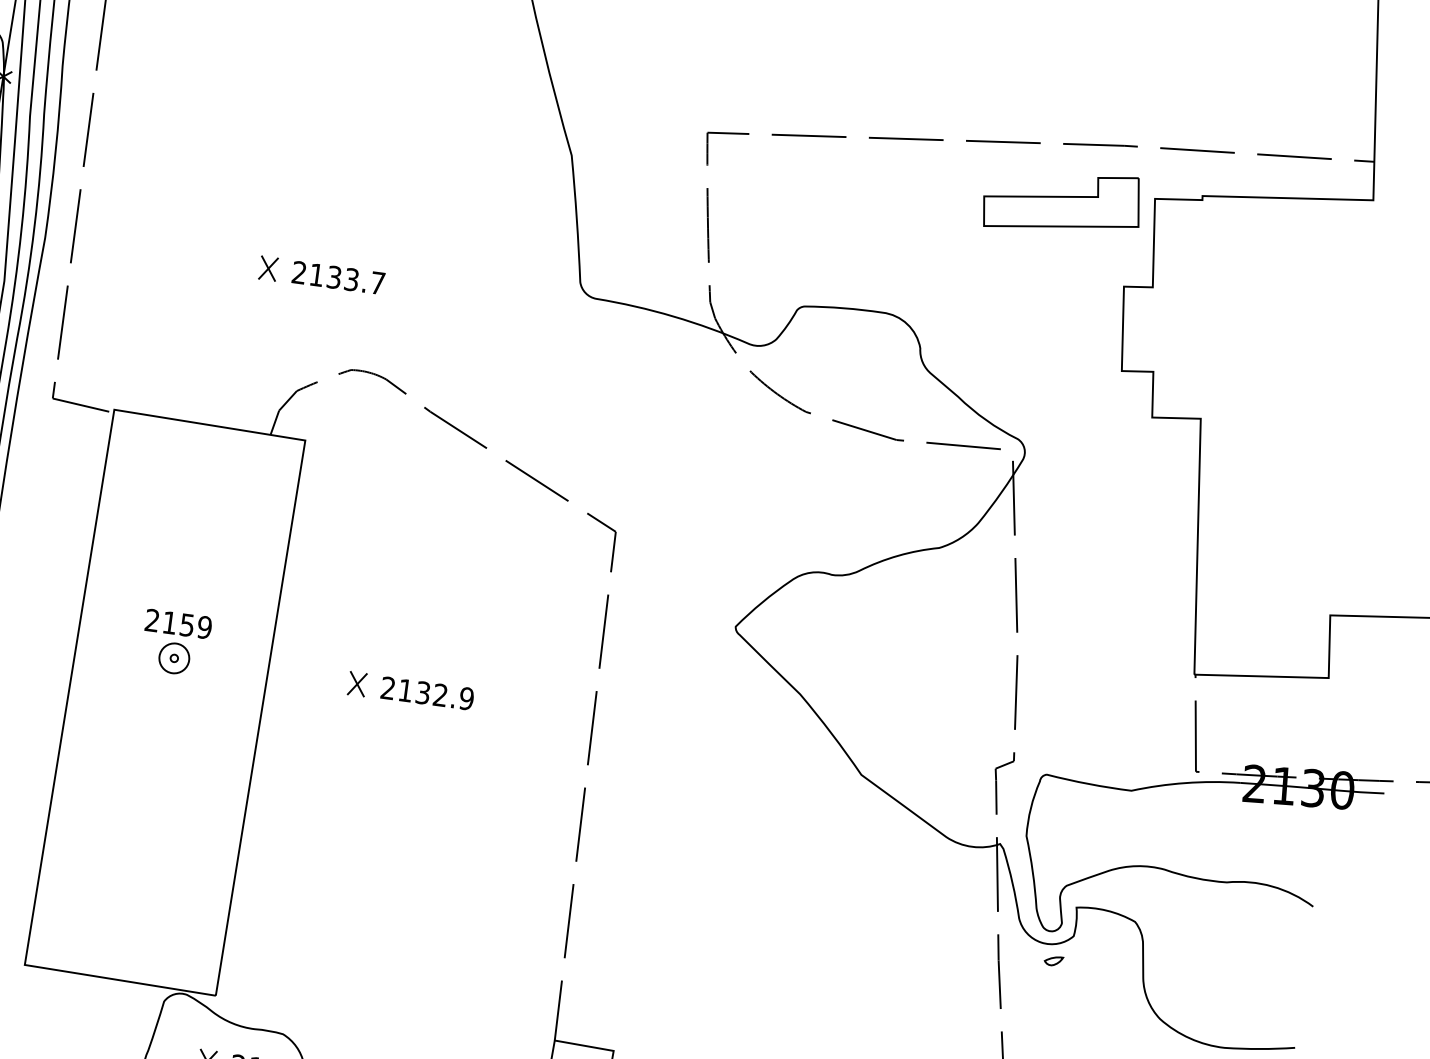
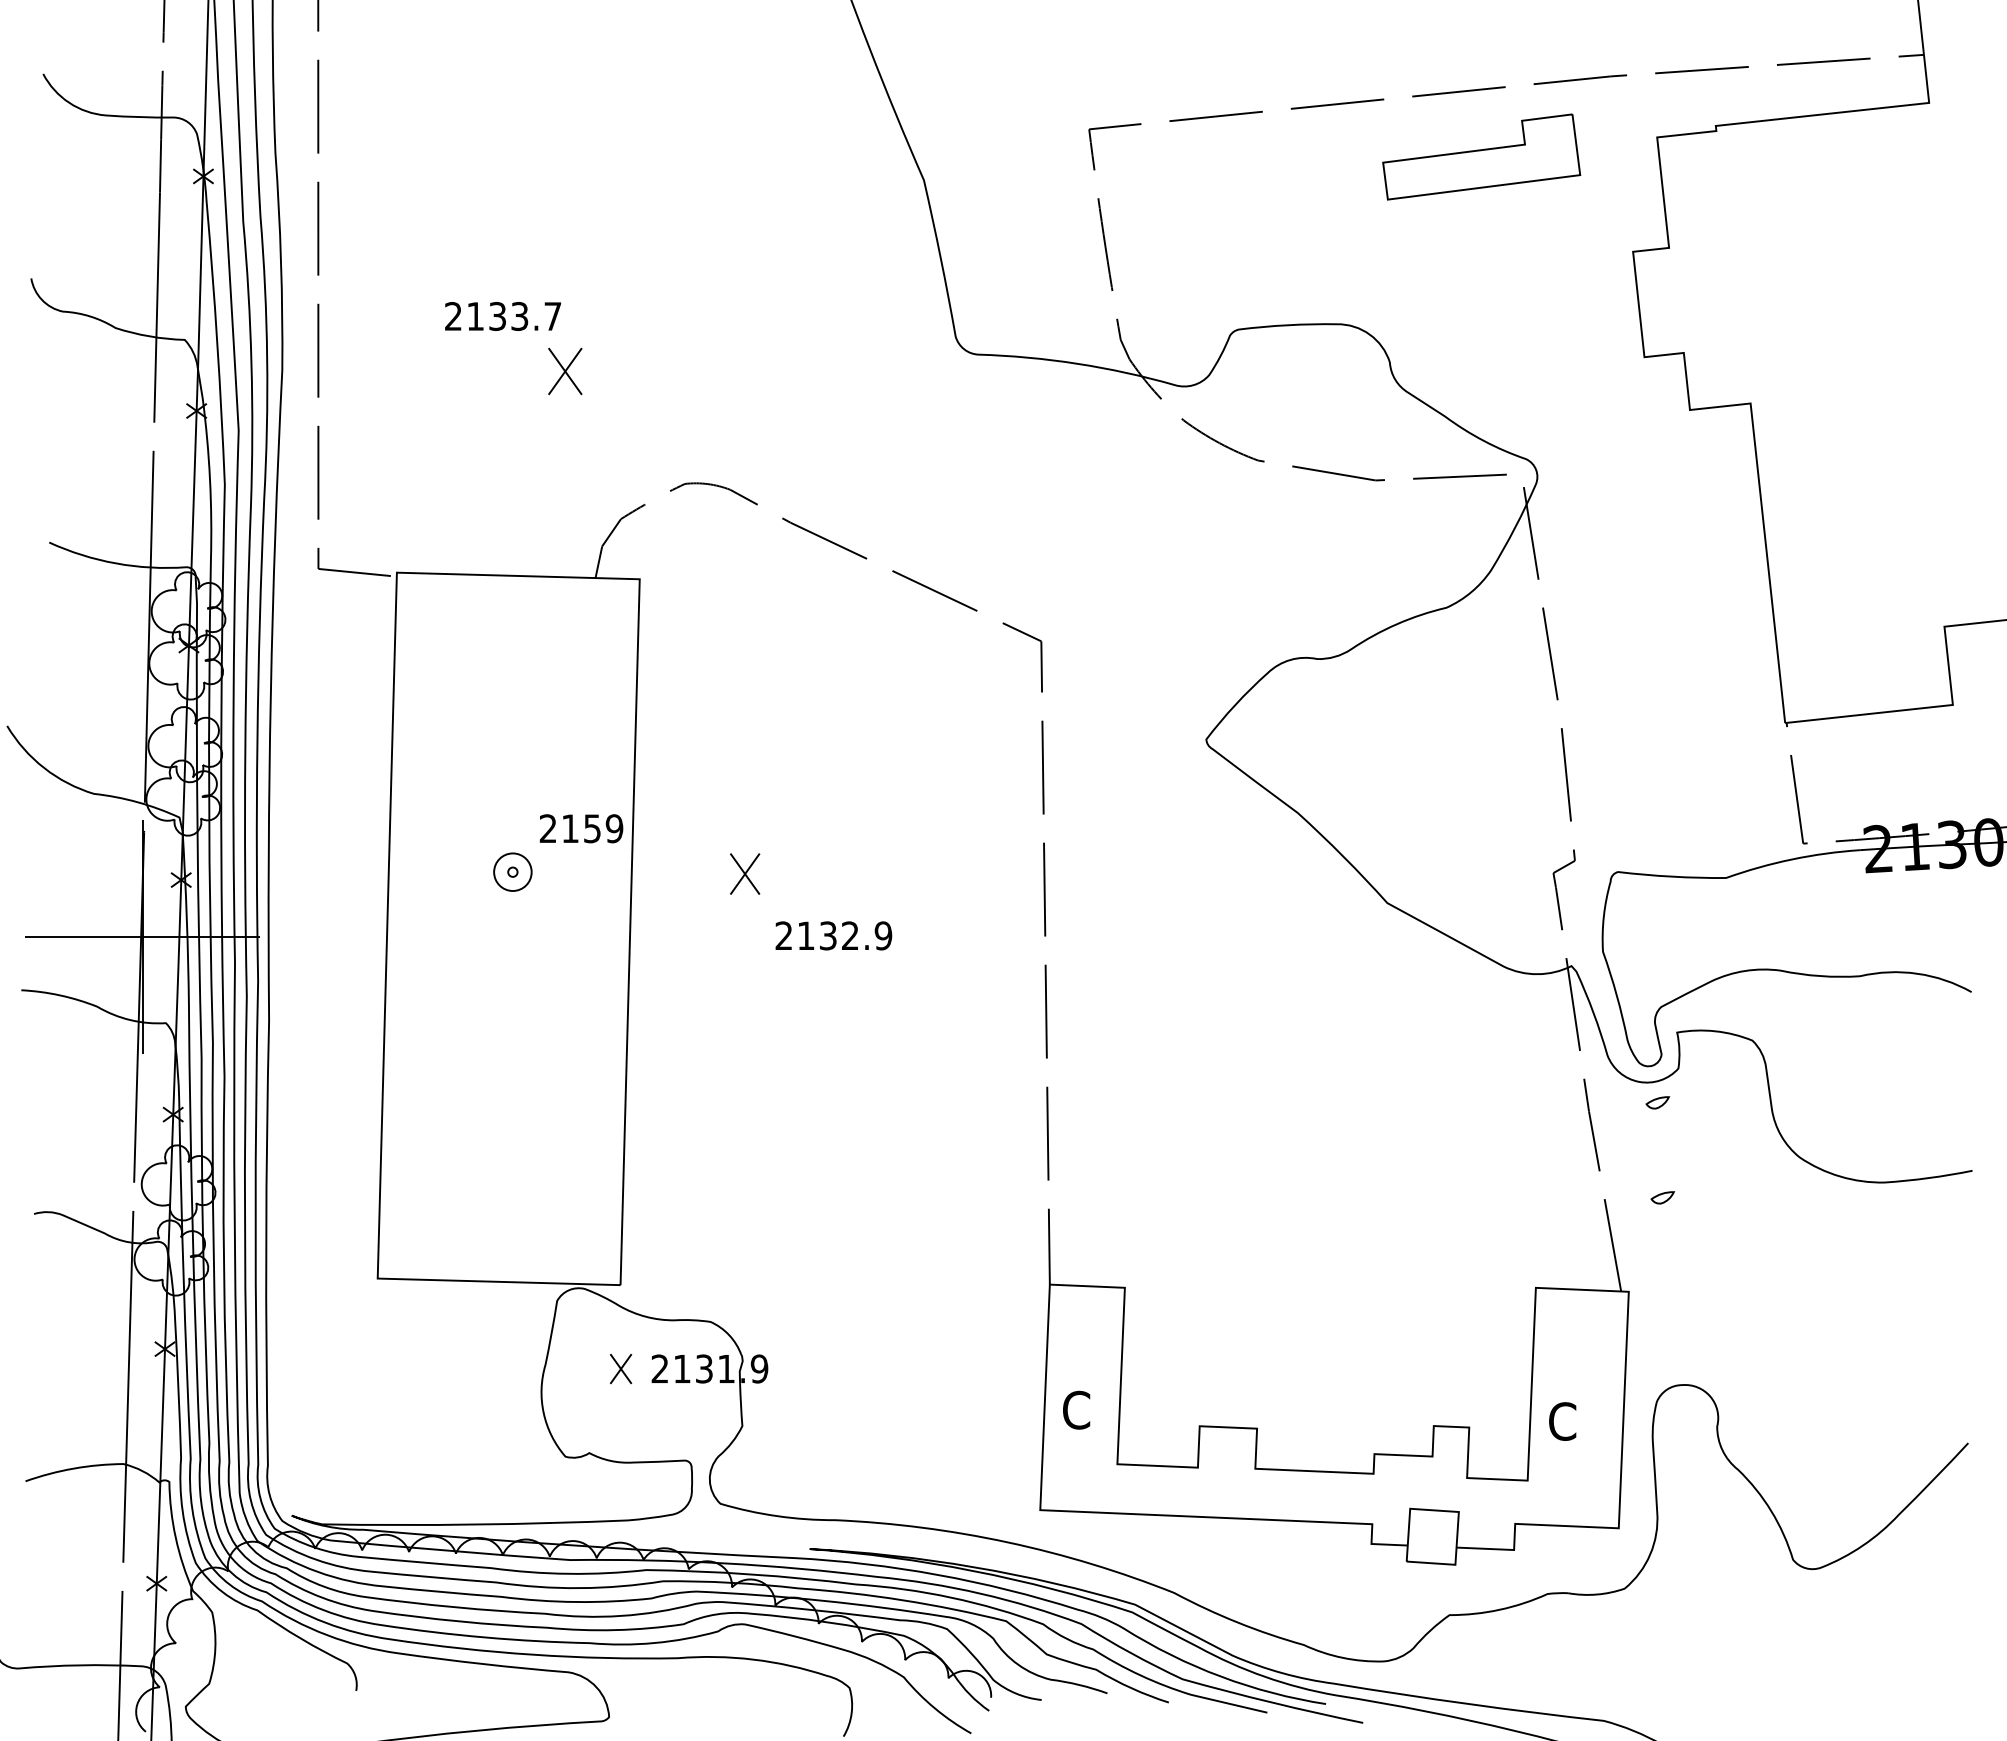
part: (1062, 201) -> (1481, 156), moved
part: (268, 268) -> (565, 371), size x1.6
text: (338, 278) -> (503, 316), moved
text: (178, 623) -> (581, 828), moved
part: (357, 683) -> (744, 873), size x1.4
text: (427, 693) -> (833, 935), moved
part: (1047, 1036) -> (1662, 1197), added

